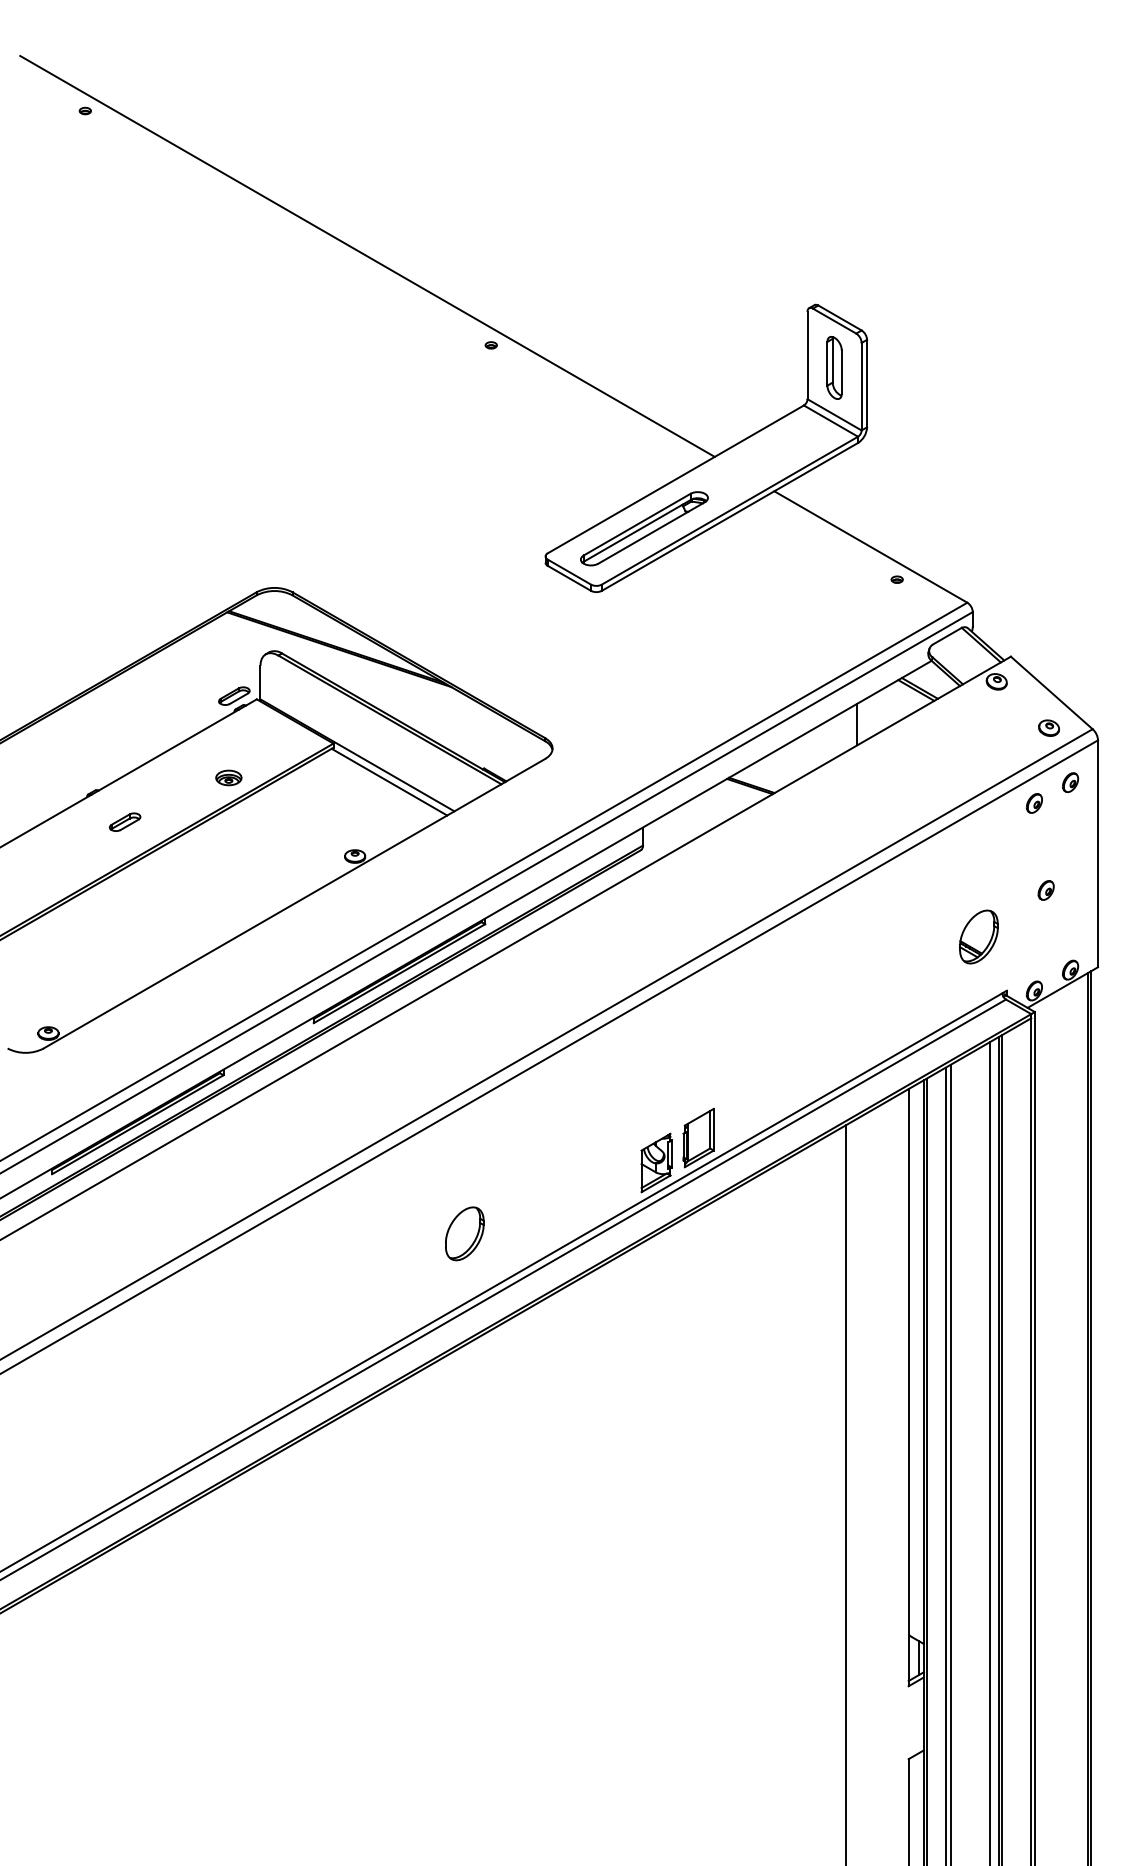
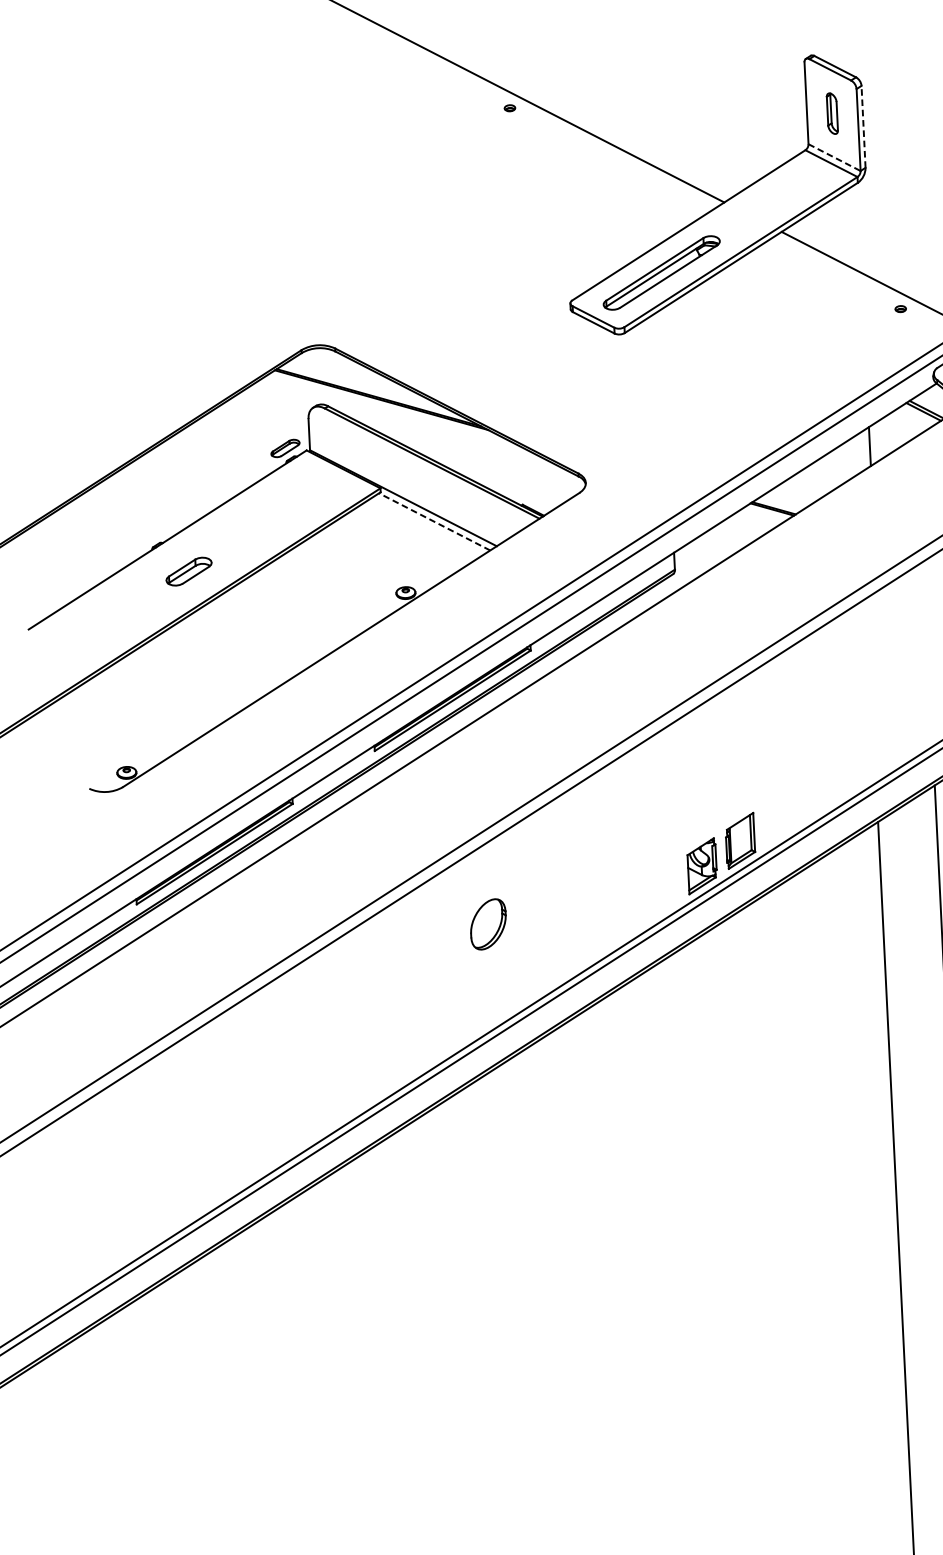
part: (834, 367) -> (832, 113), size x0.7
line: (867, 383) -> (863, 126), solid -> dashed
line: (835, 415) -> (835, 158), solid -> dashed
part: (228, 777) -> (283, 524), removed
line: (389, 782) -> (434, 522), solid -> dashed
part: (124, 821) -> (188, 570), size x1.6
part: (464, 1233) -> (488, 924), moved

